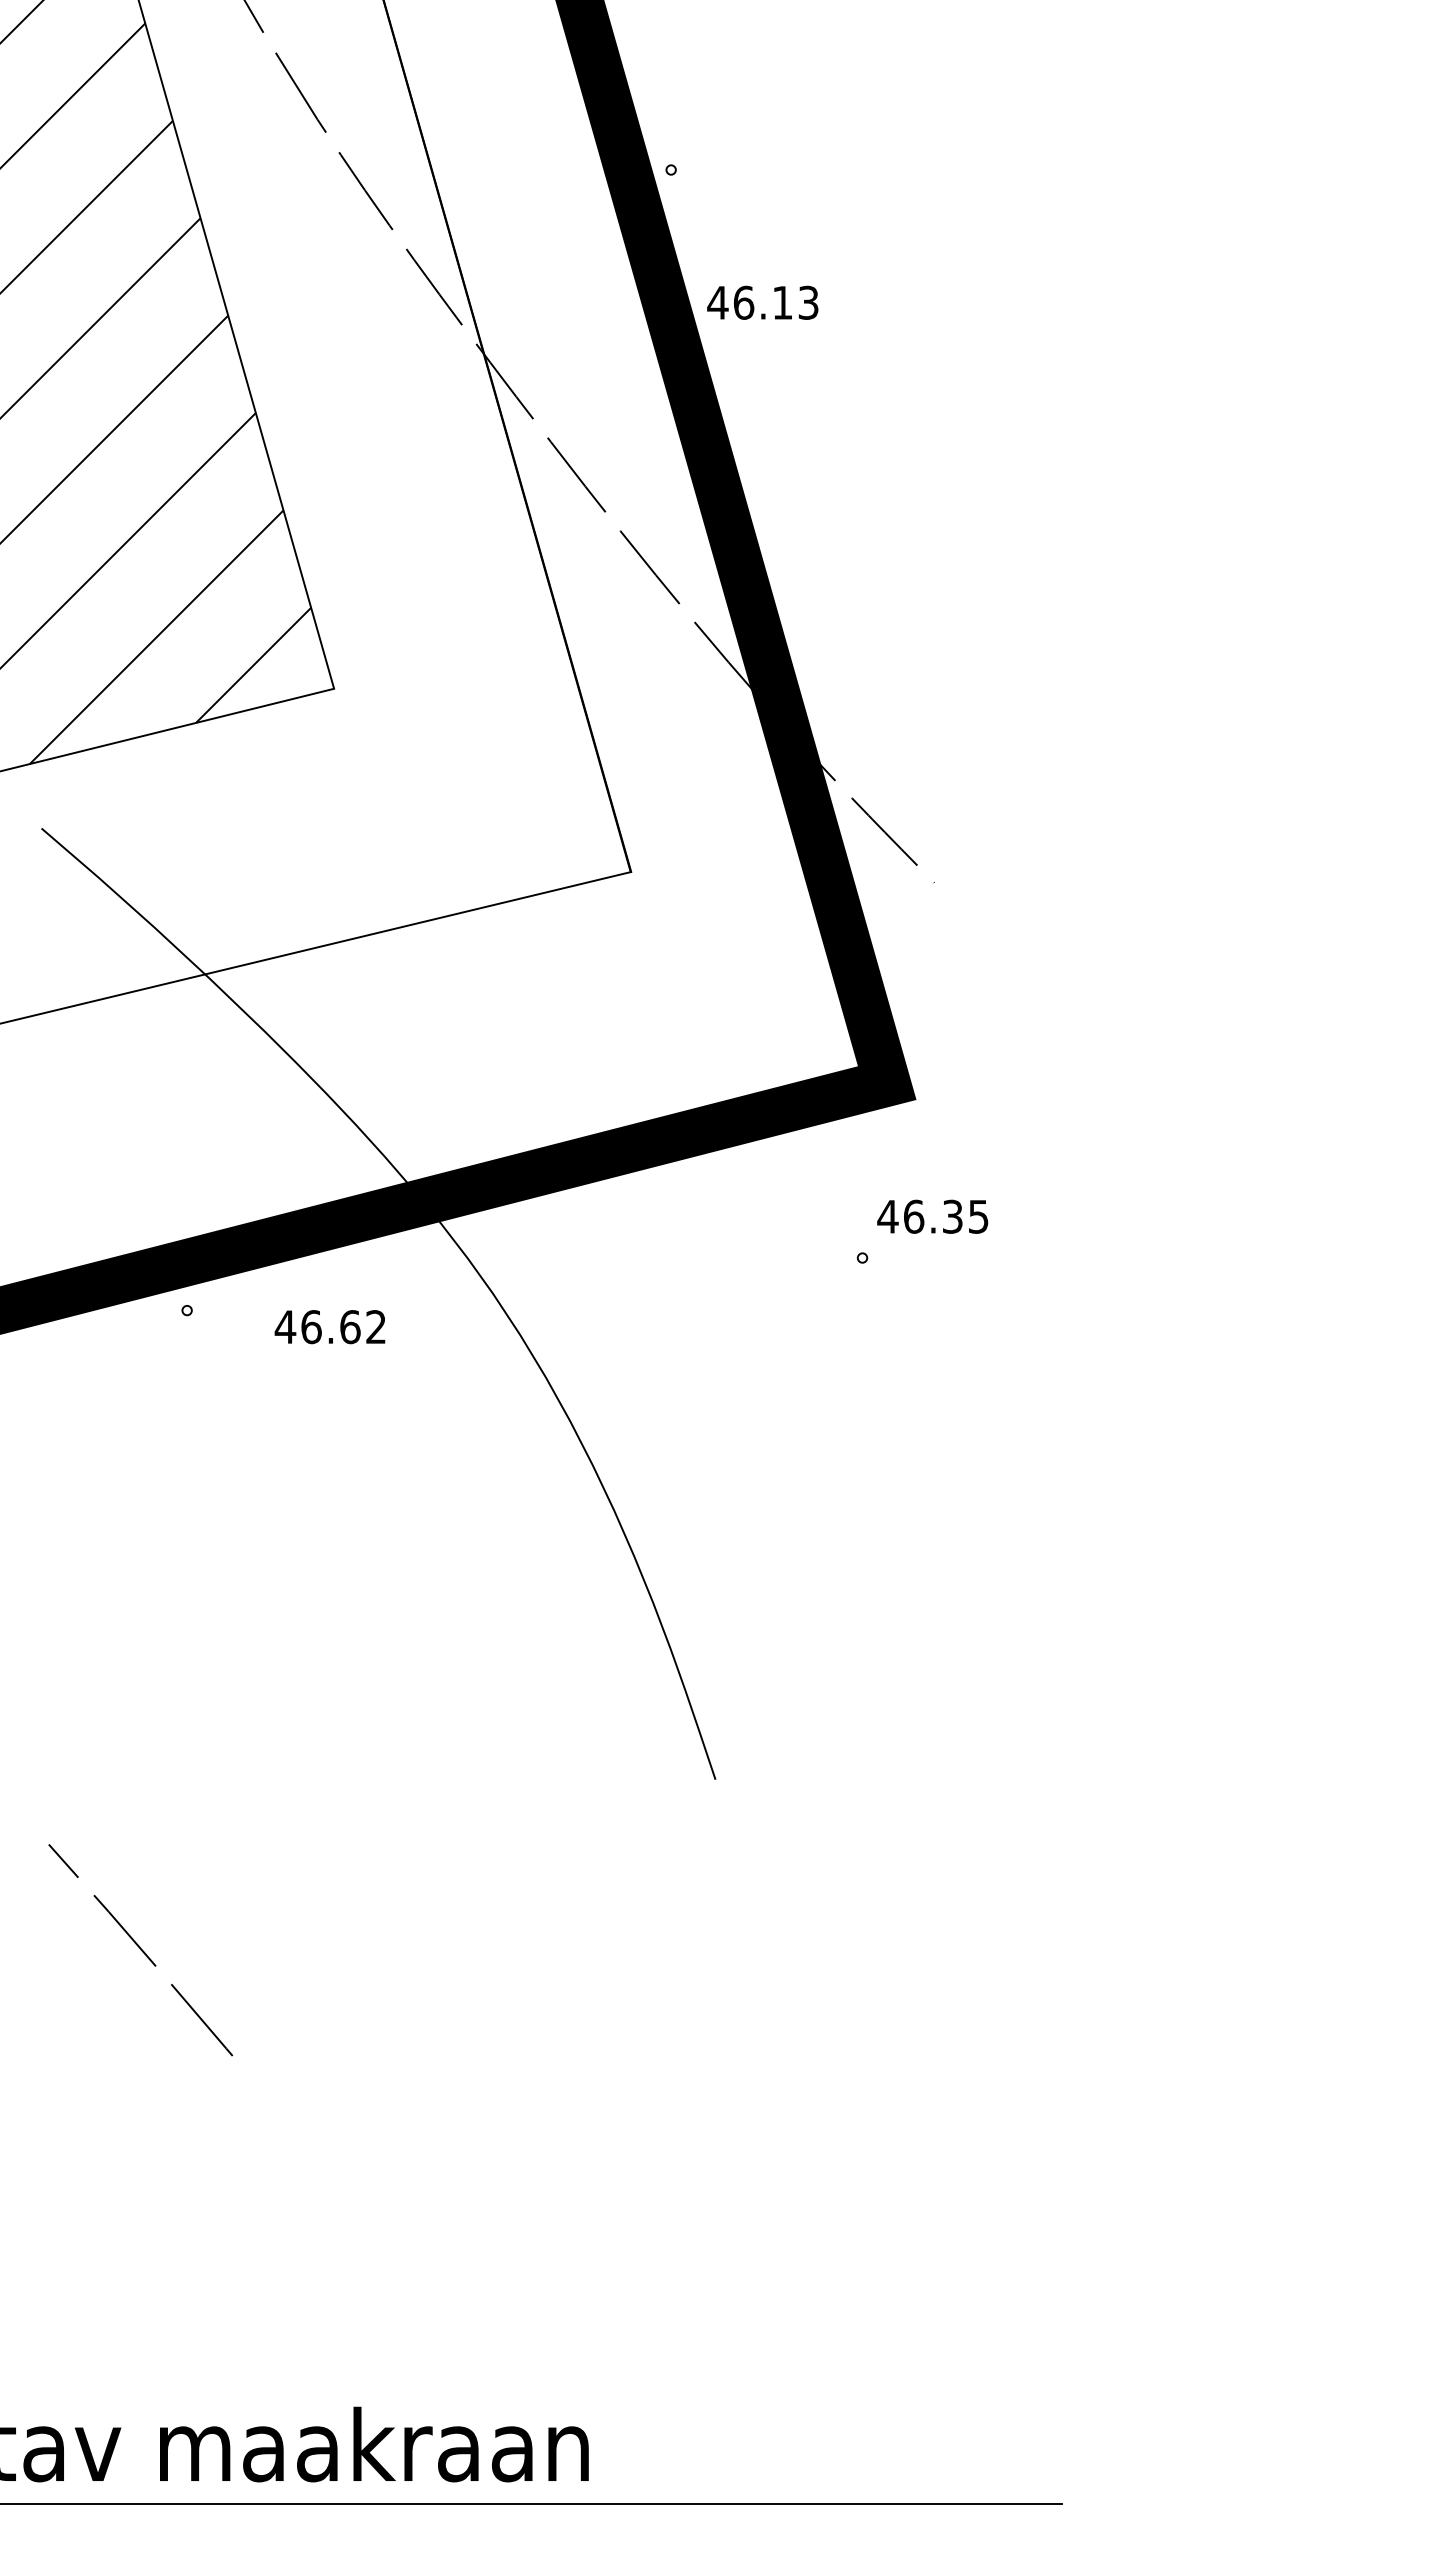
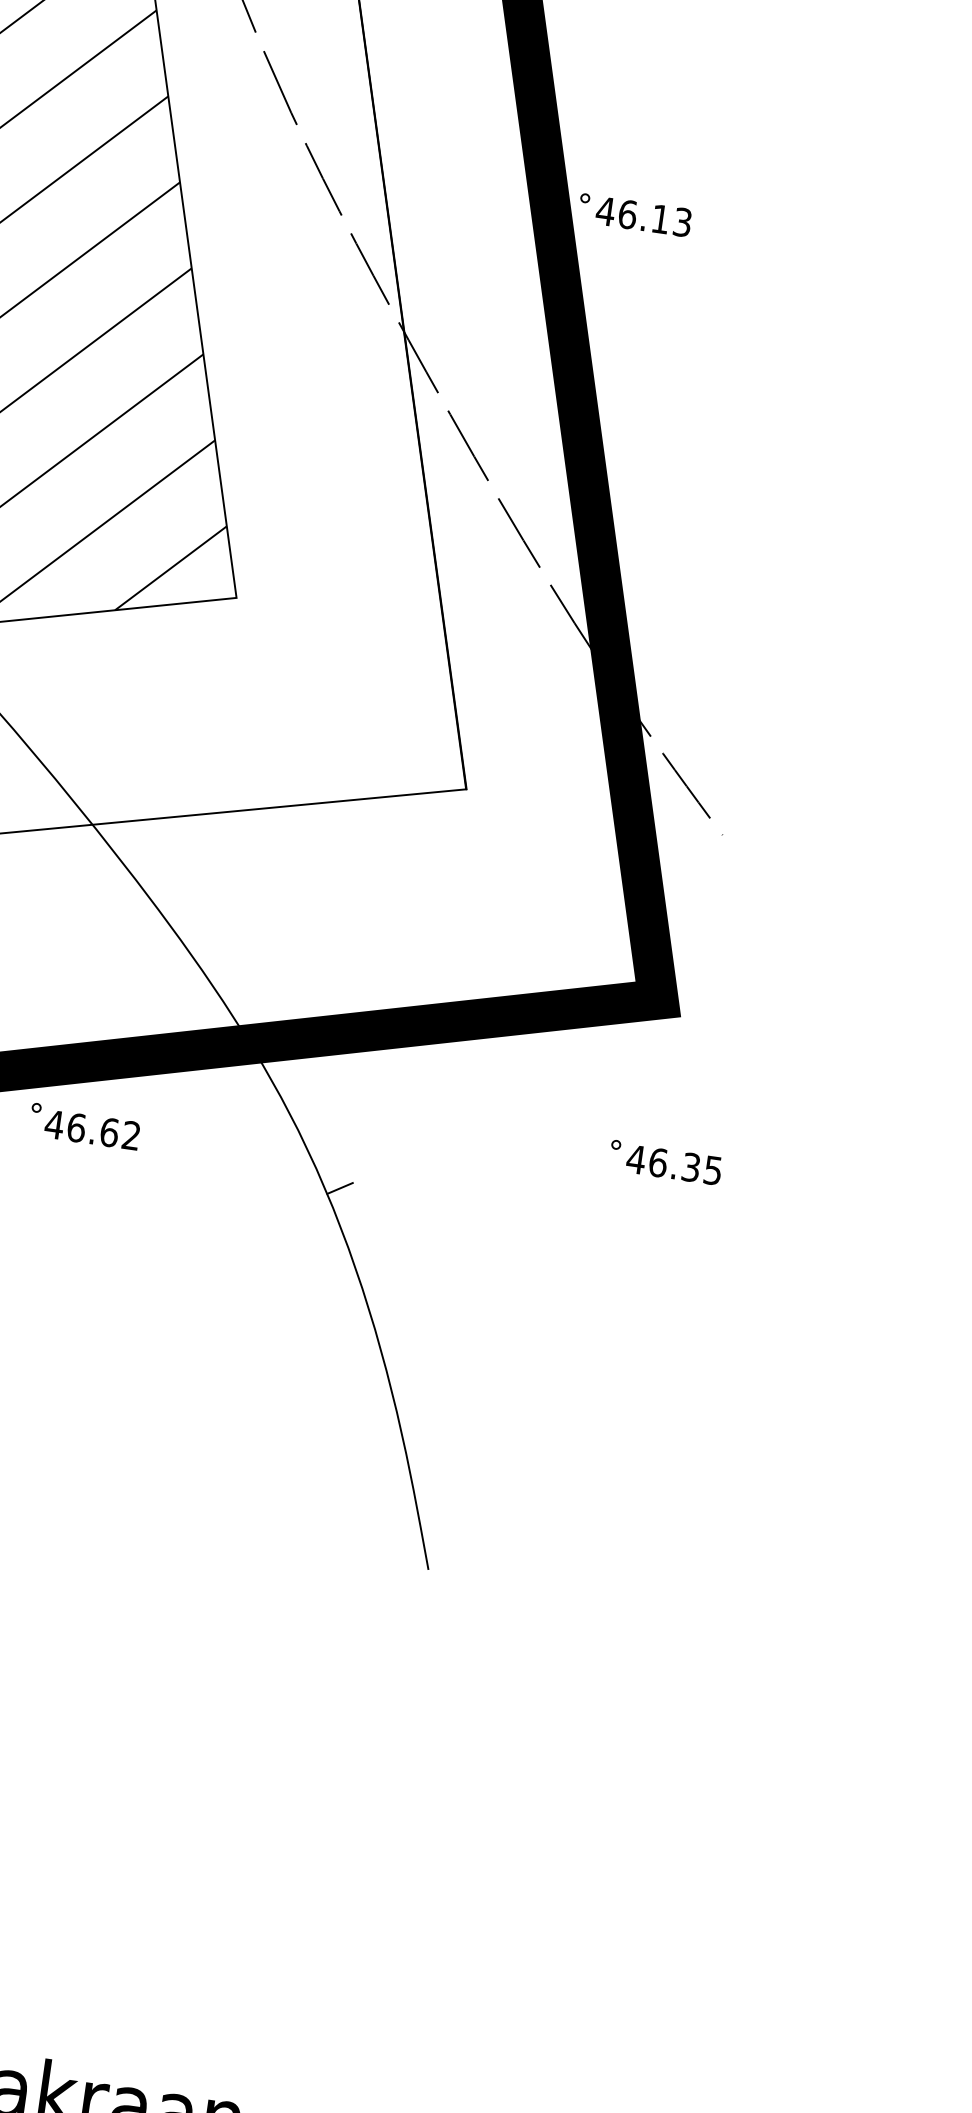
text: (762, 302) -> (643, 216), moved
text: (932, 1216) -> (674, 1164), moved
text: (329, 1327) -> (91, 1130), moved
line: (550, 1353) -> (339, 1188), added

